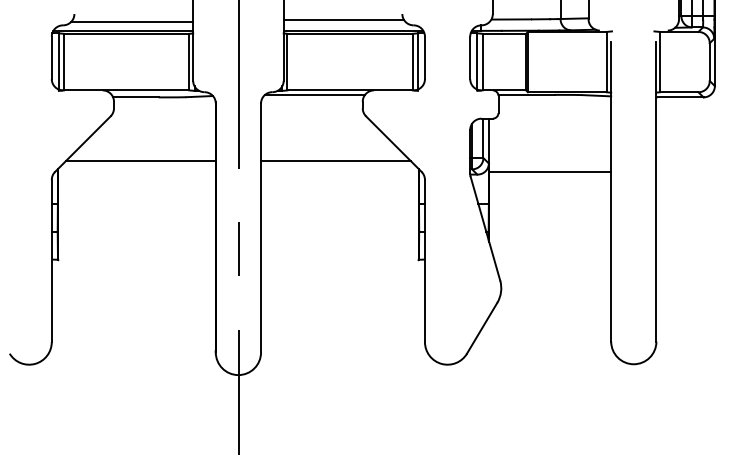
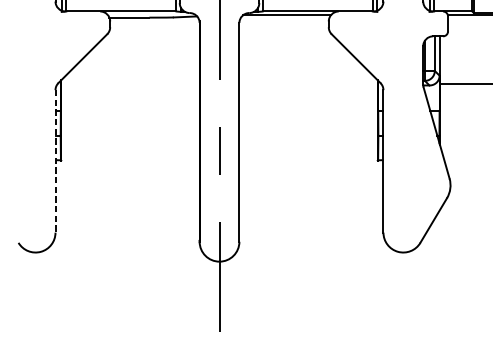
line: (140, 161) -> (133, 73), removed
line: (335, 161) -> (304, 73), removed
line: (51, 261) -> (55, 161), solid -> dashed

